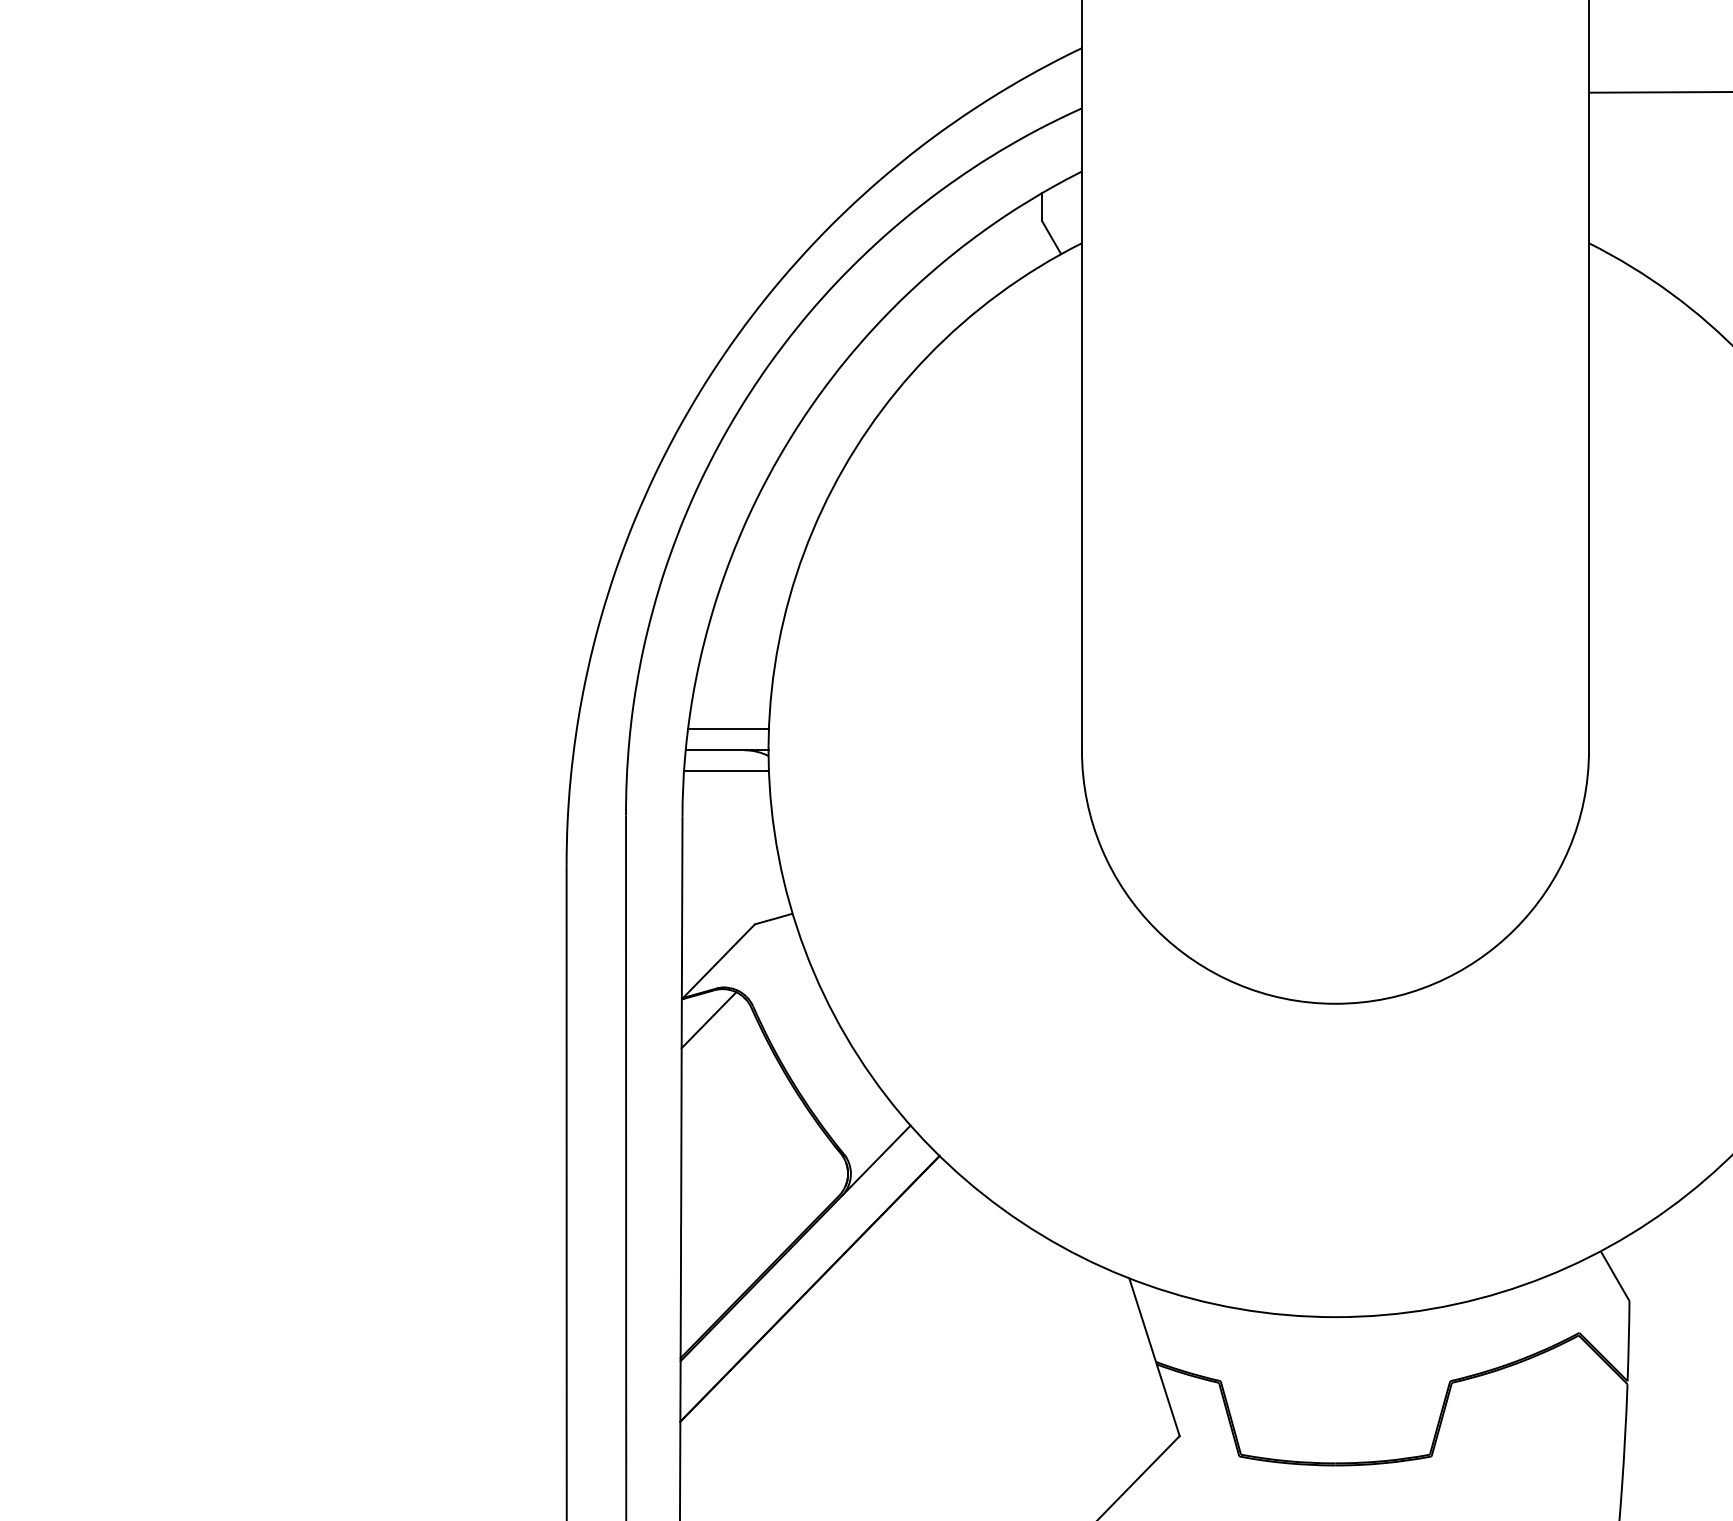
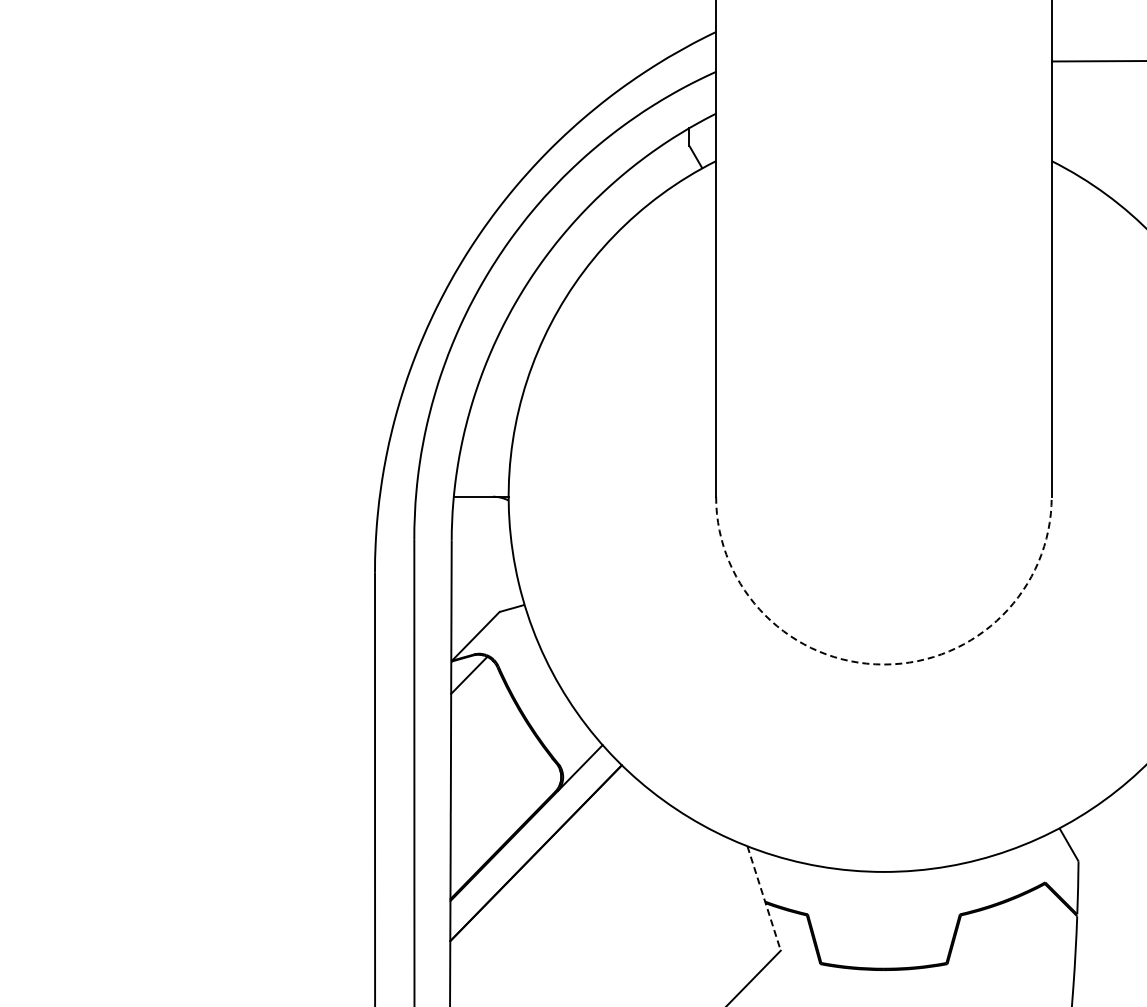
line: (727, 728) -> (481, 482), removed
line: (725, 771) -> (480, 510), removed
arc: (1334, 1003) -> (883, 664), solid -> dashed
line: (1155, 1357) -> (764, 898), solid -> dashed

